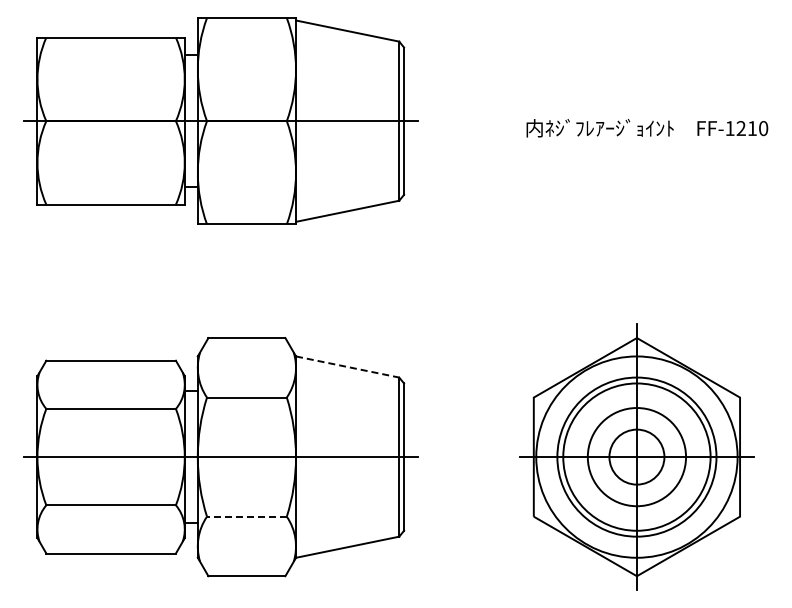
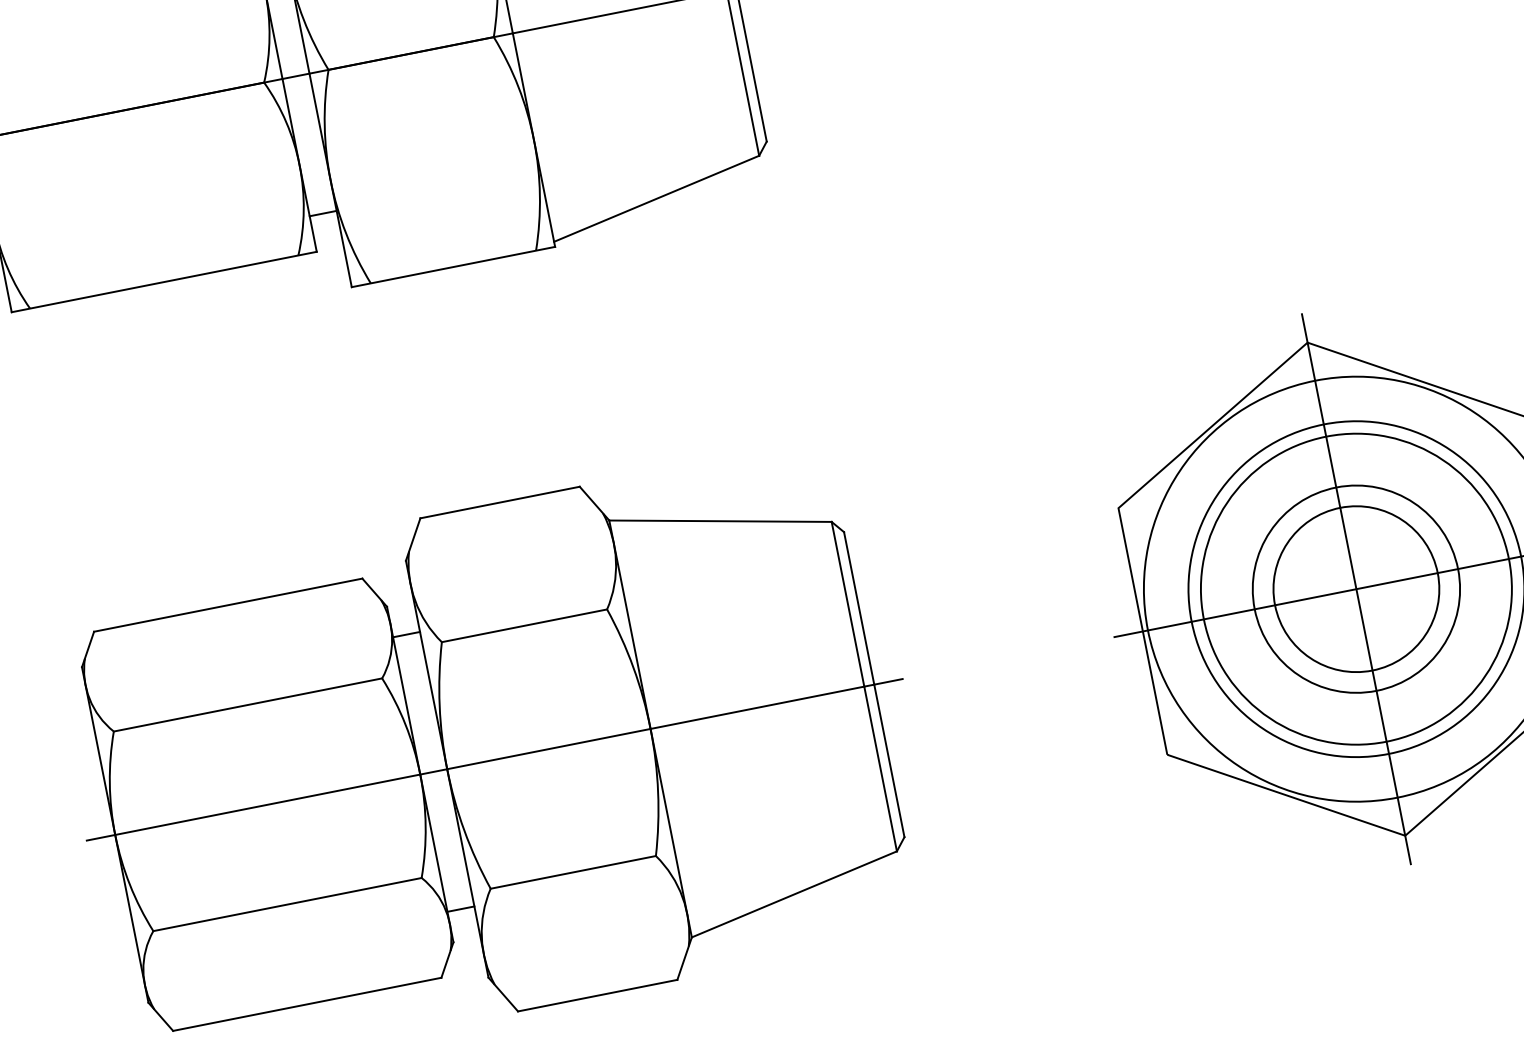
line: (347, 367) -> (720, 522), dashed -> solid
circle: (636, 456) -> (1355, 588), size x1.43
line: (246, 516) -> (572, 872), dashed -> solid

